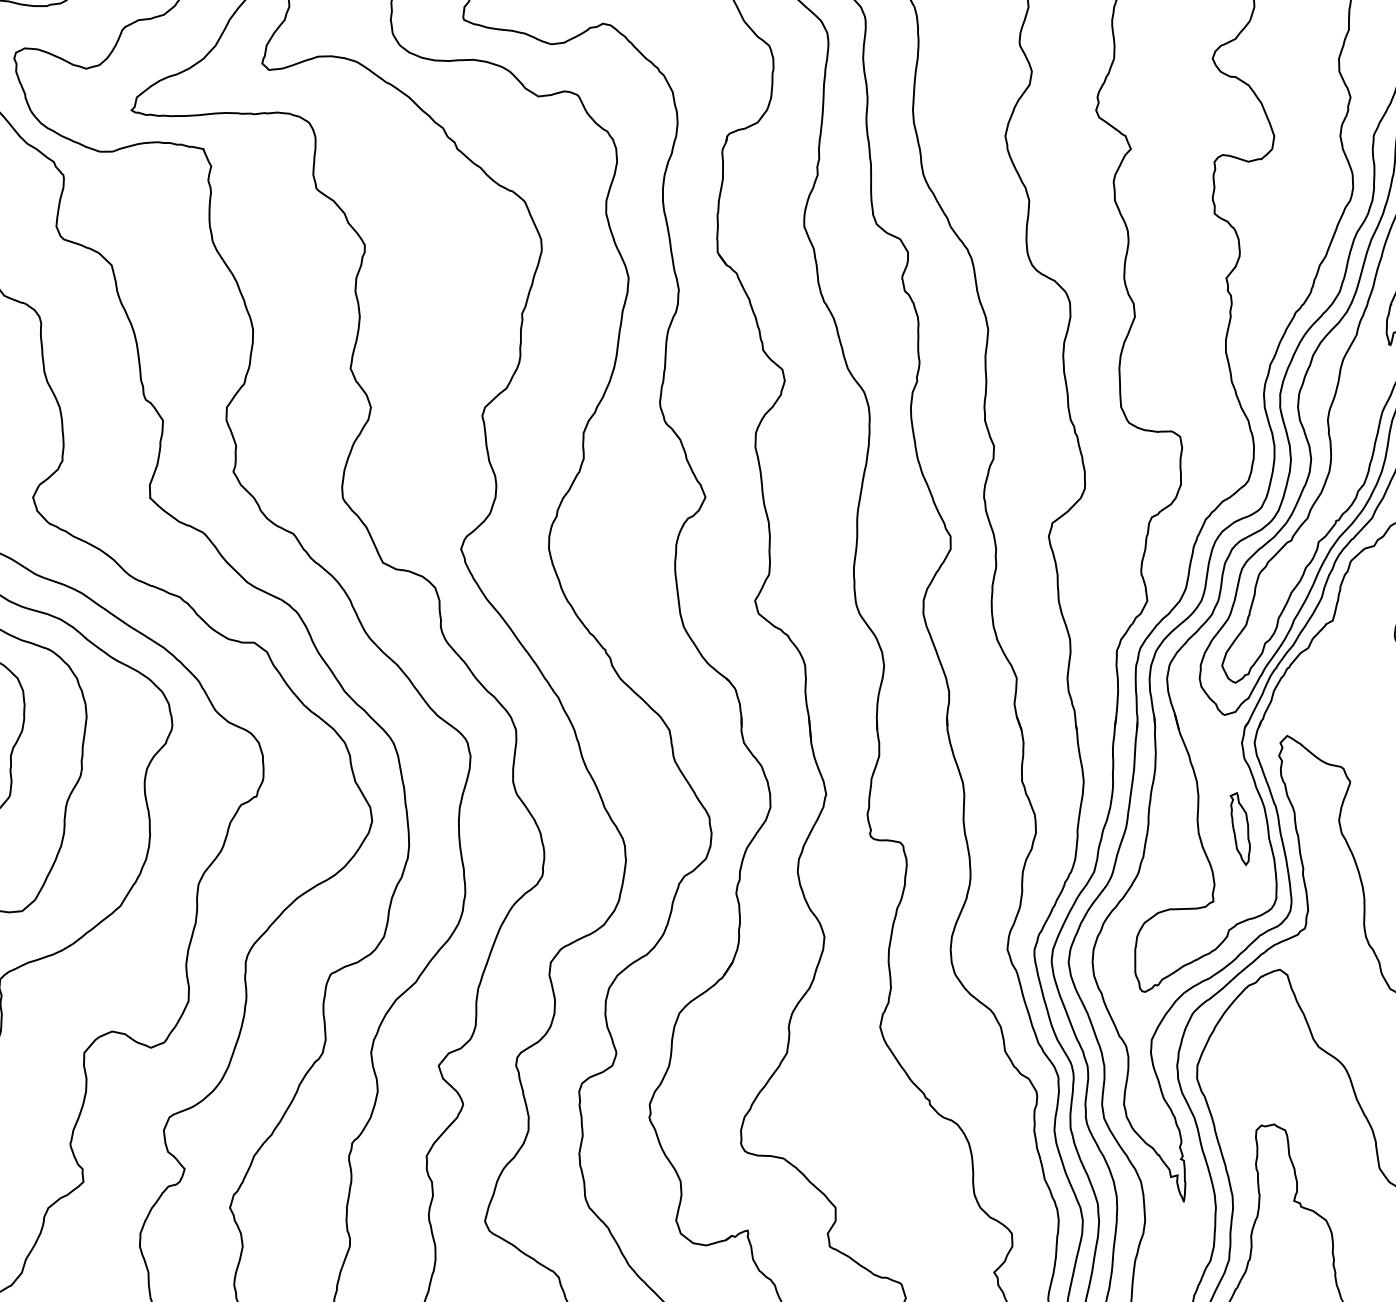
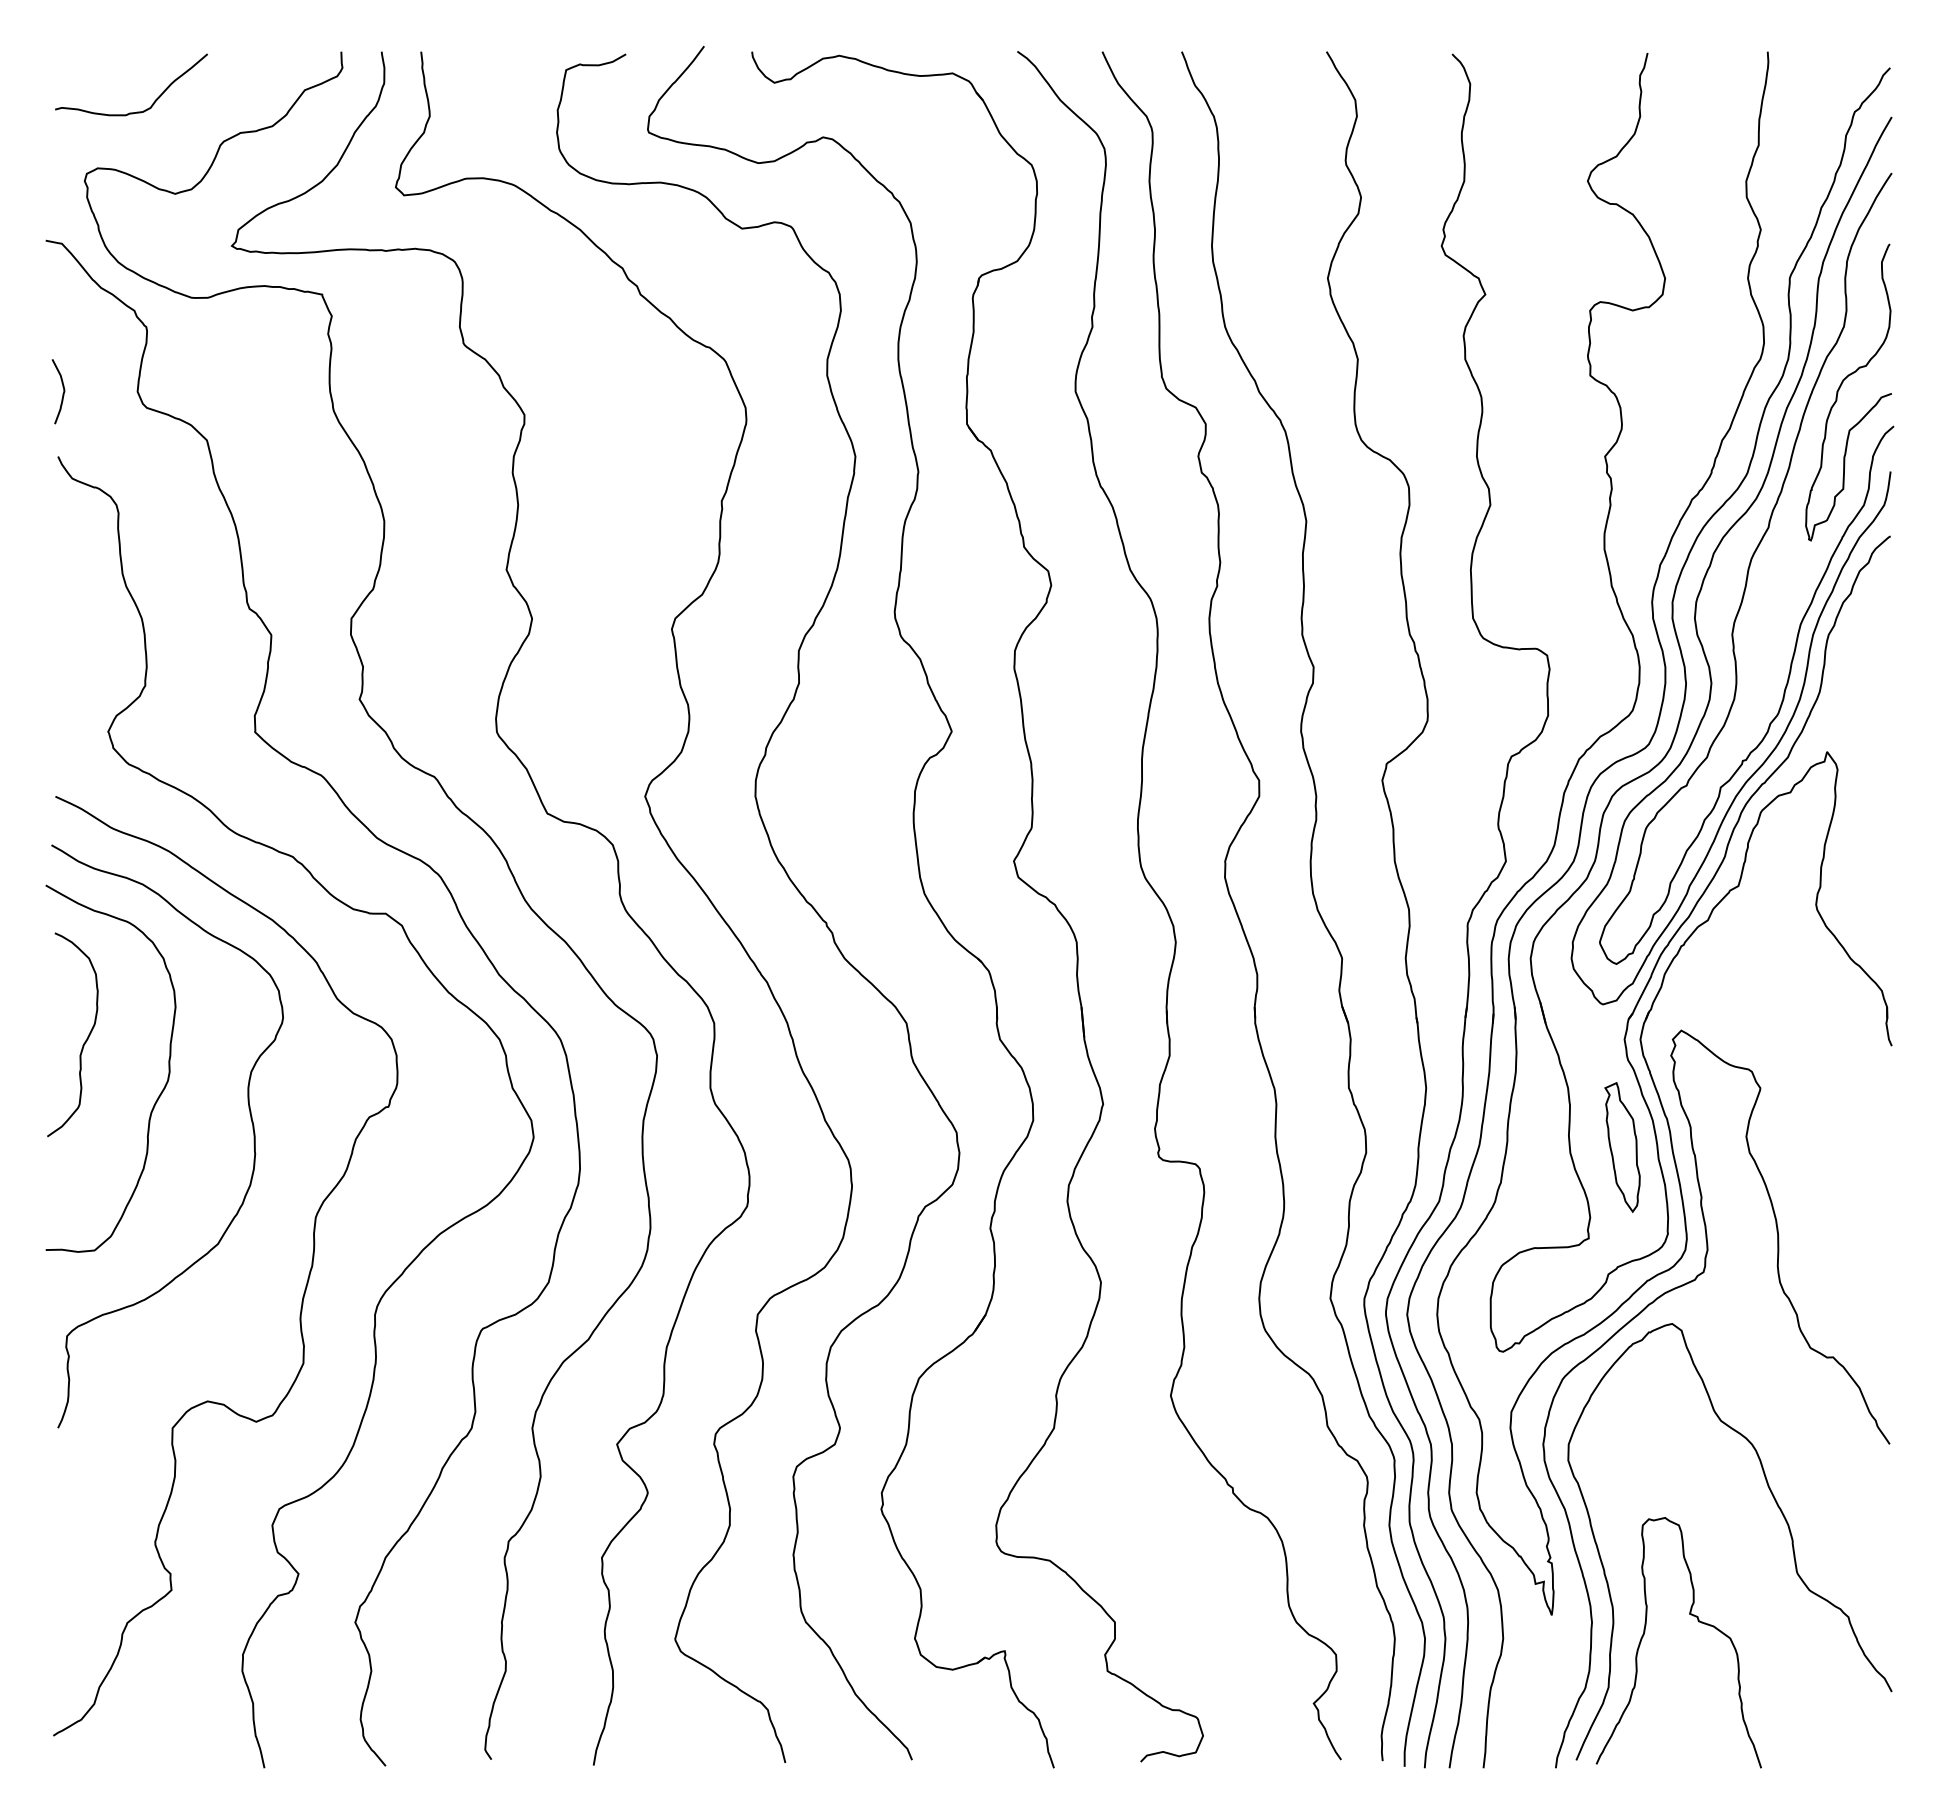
part: (1240, 829) -> (1622, 1147), size x1.43

